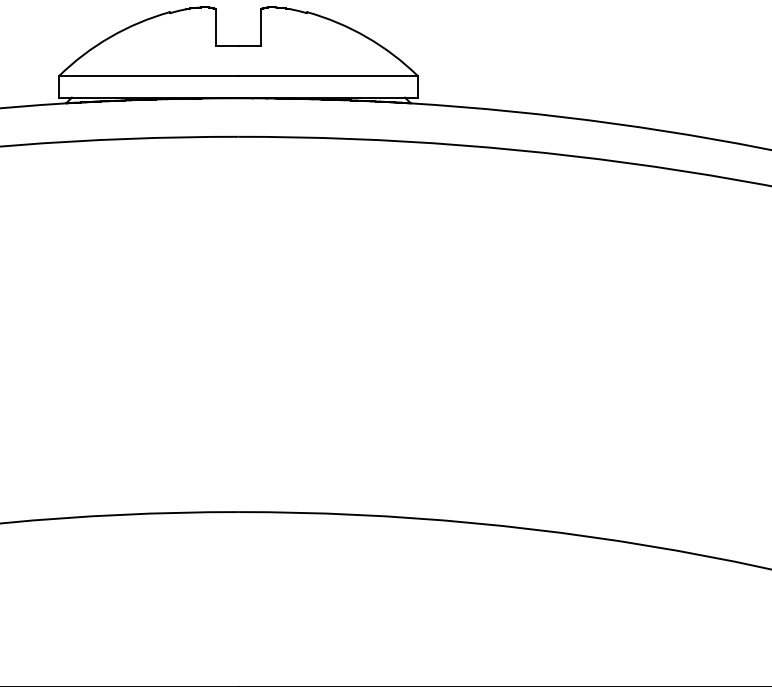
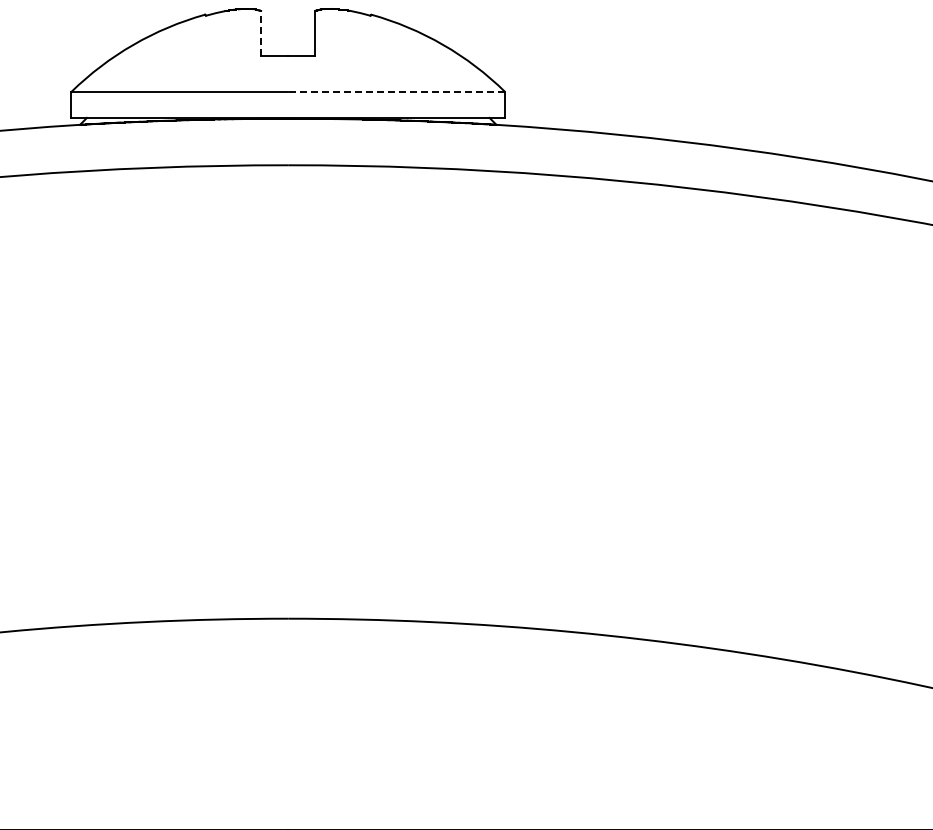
line: (216, 27) -> (261, 33), solid -> dashed
line: (328, 75) -> (396, 91), solid -> dashed

